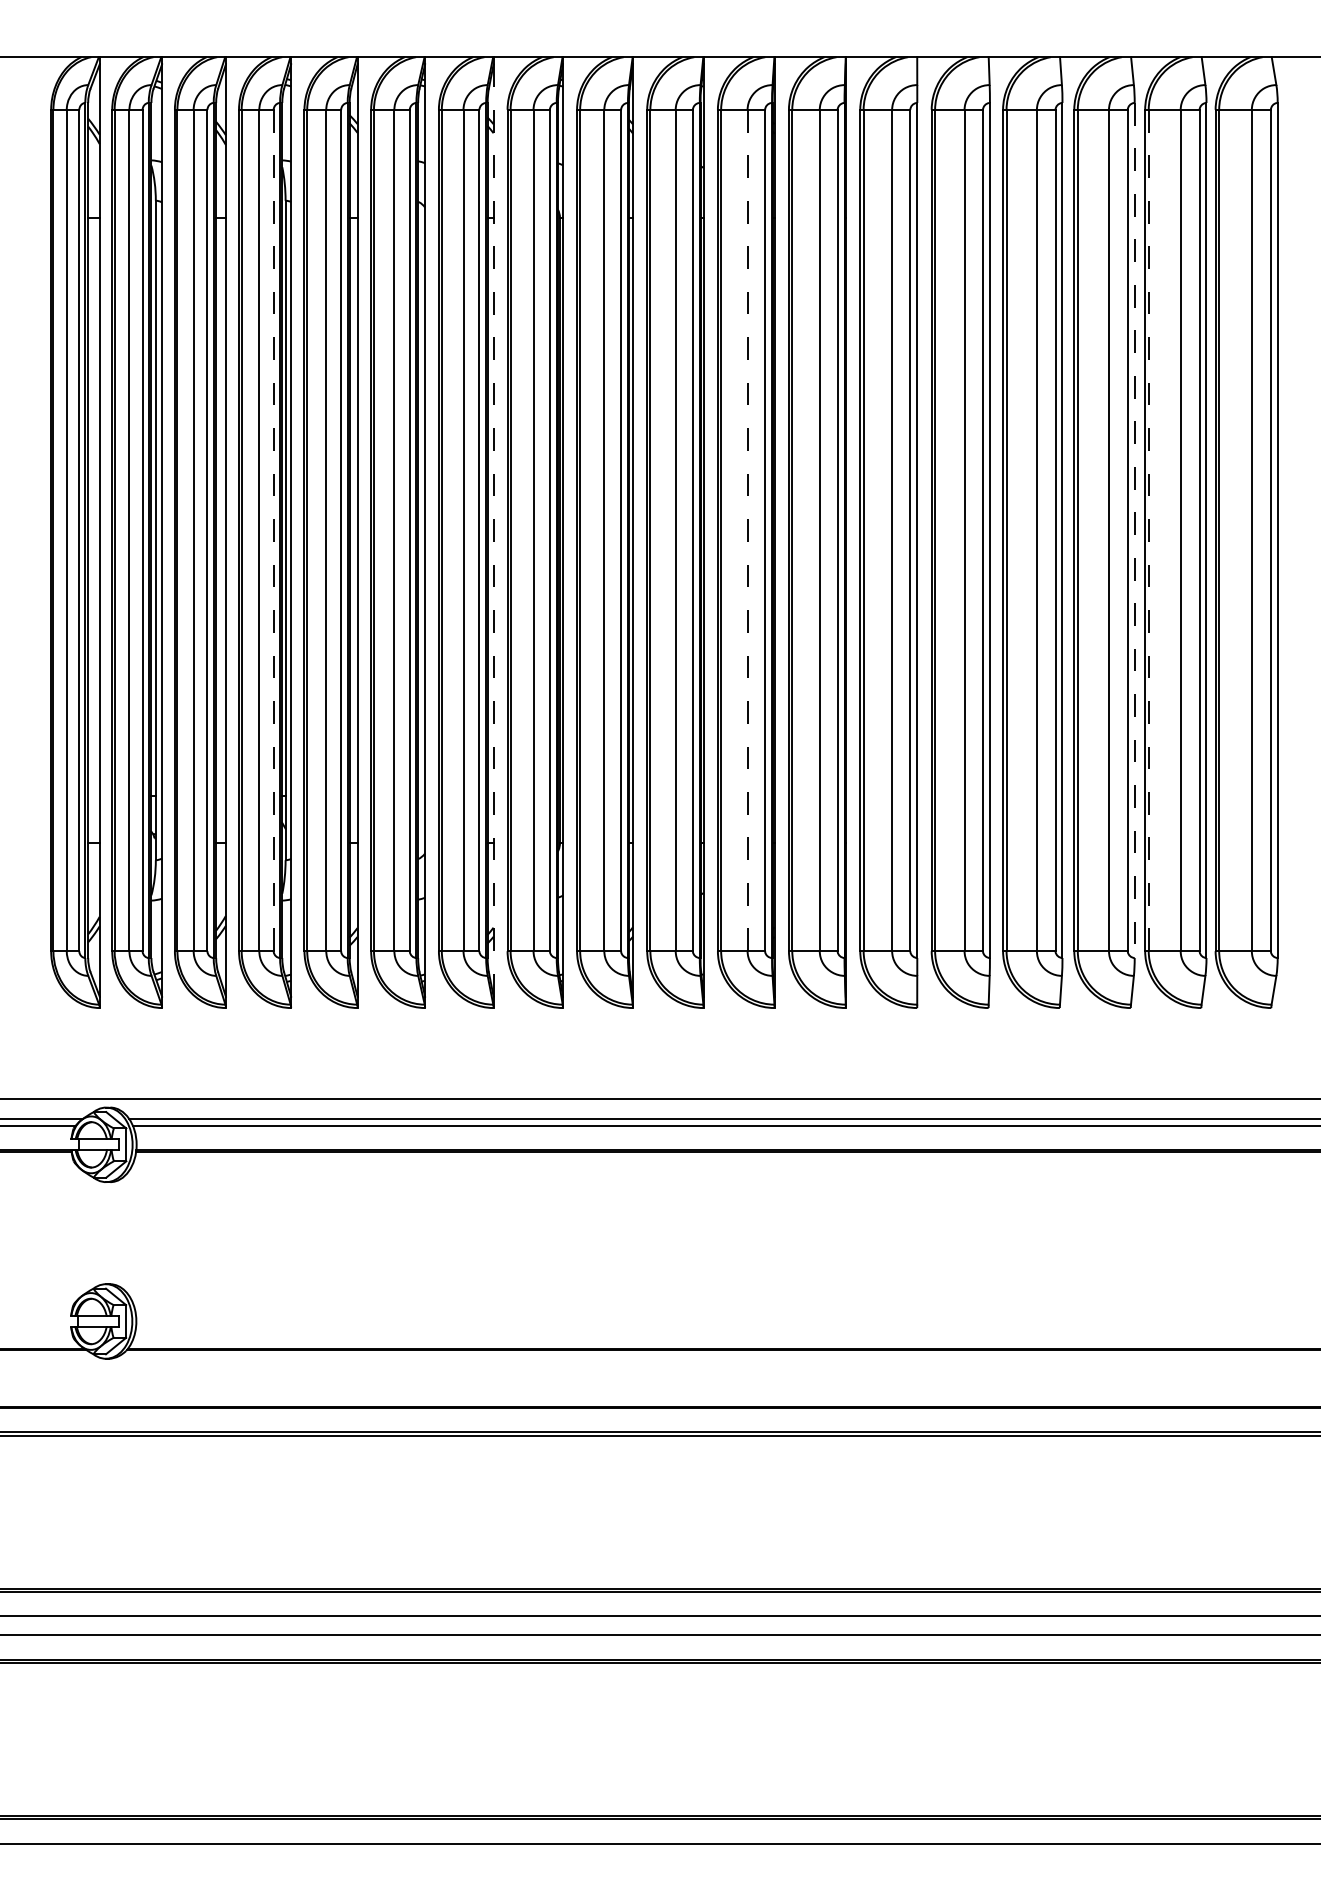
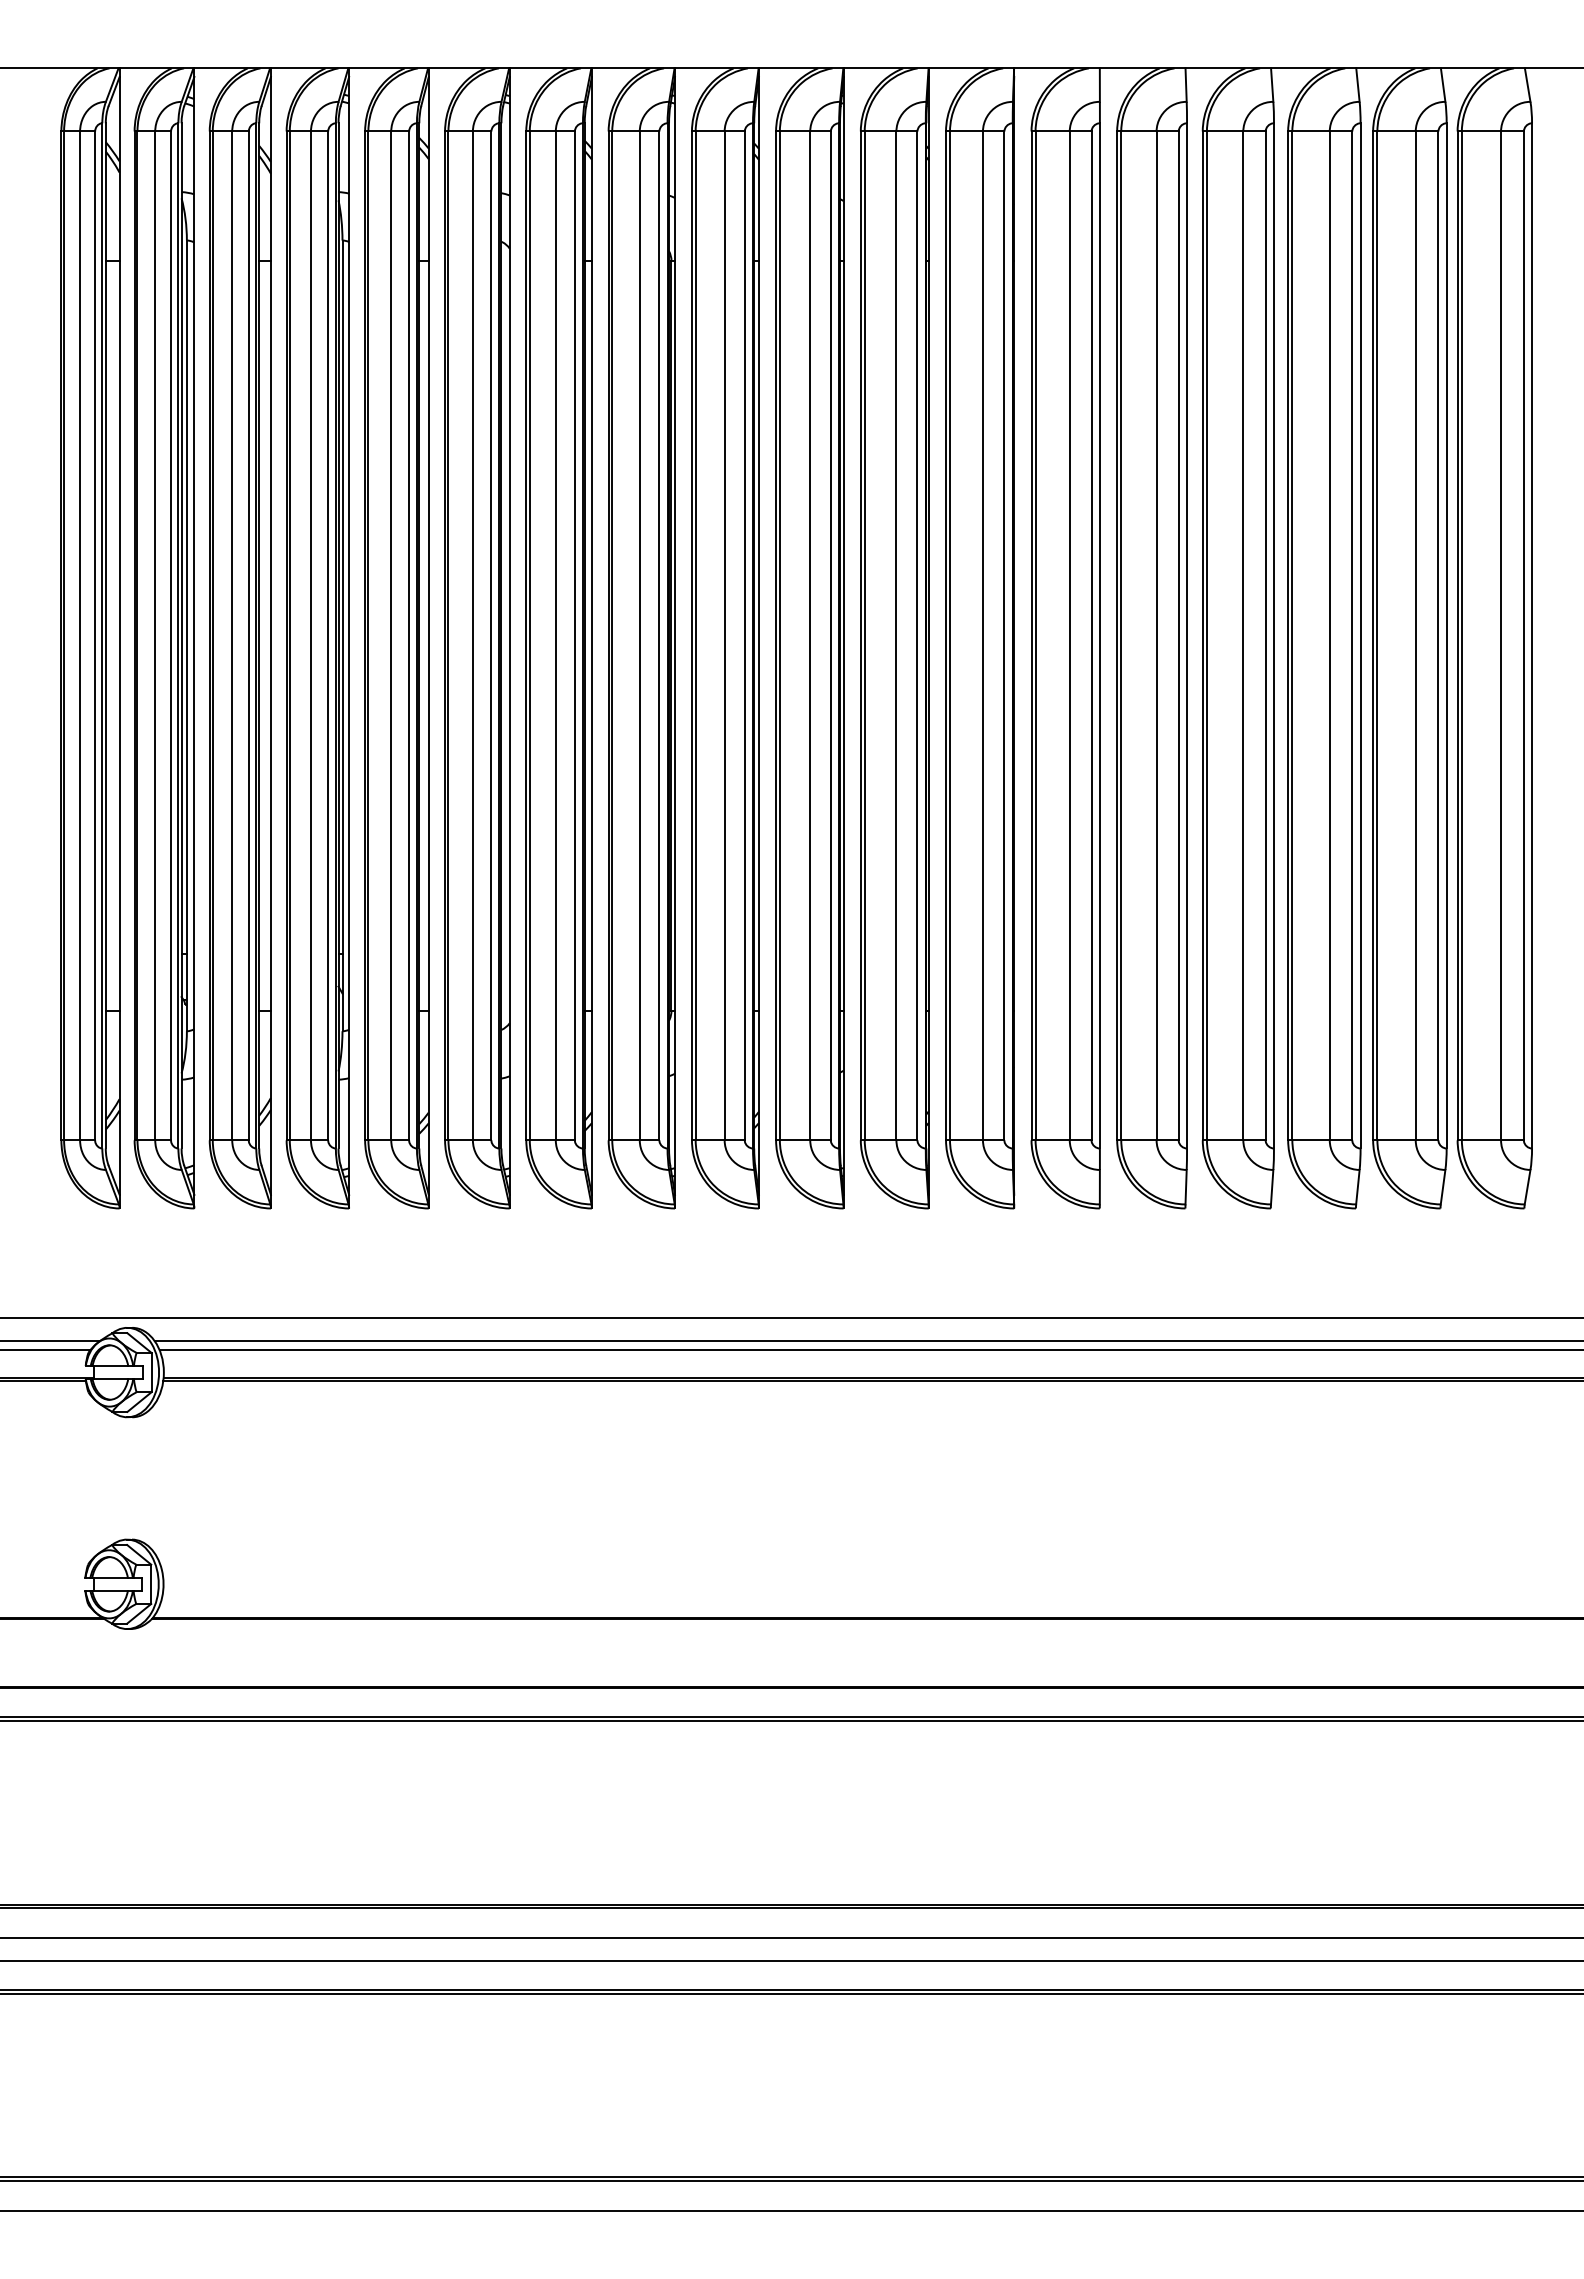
line: (273, 530) -> (328, 635), dashed -> solid
line: (493, 530) -> (591, 635), dashed -> solid
line: (747, 530) -> (896, 635), dashed -> solid
line: (1134, 530) -> (1360, 635), dashed -> solid
line: (1148, 530) -> (1377, 635), dashed -> solid

